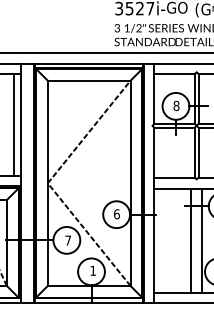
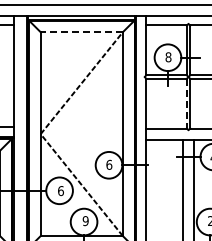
line: (88, 80) -> (81, 32), solid -> dashed
line: (13, 124) -> (6, 75), removed
line: (194, 152) -> (186, 103), solid -> dashed
text: (68, 240) -> (61, 190), 7 -> 6
text: (93, 270) -> (86, 220), 1 -> 9

